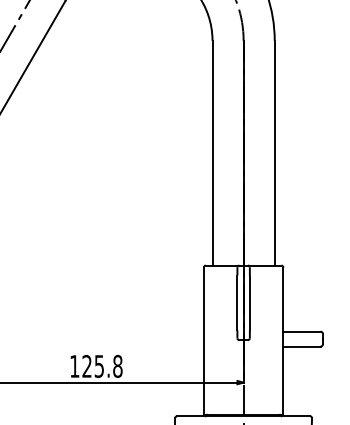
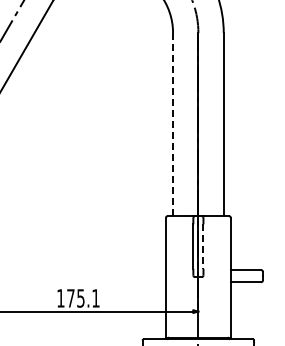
line: (213, 152) -> (173, 124), solid -> dashed
line: (249, 303) -> (203, 247), solid -> dashed
text: (102, 366) -> (83, 298), 125.8 -> 175.1

